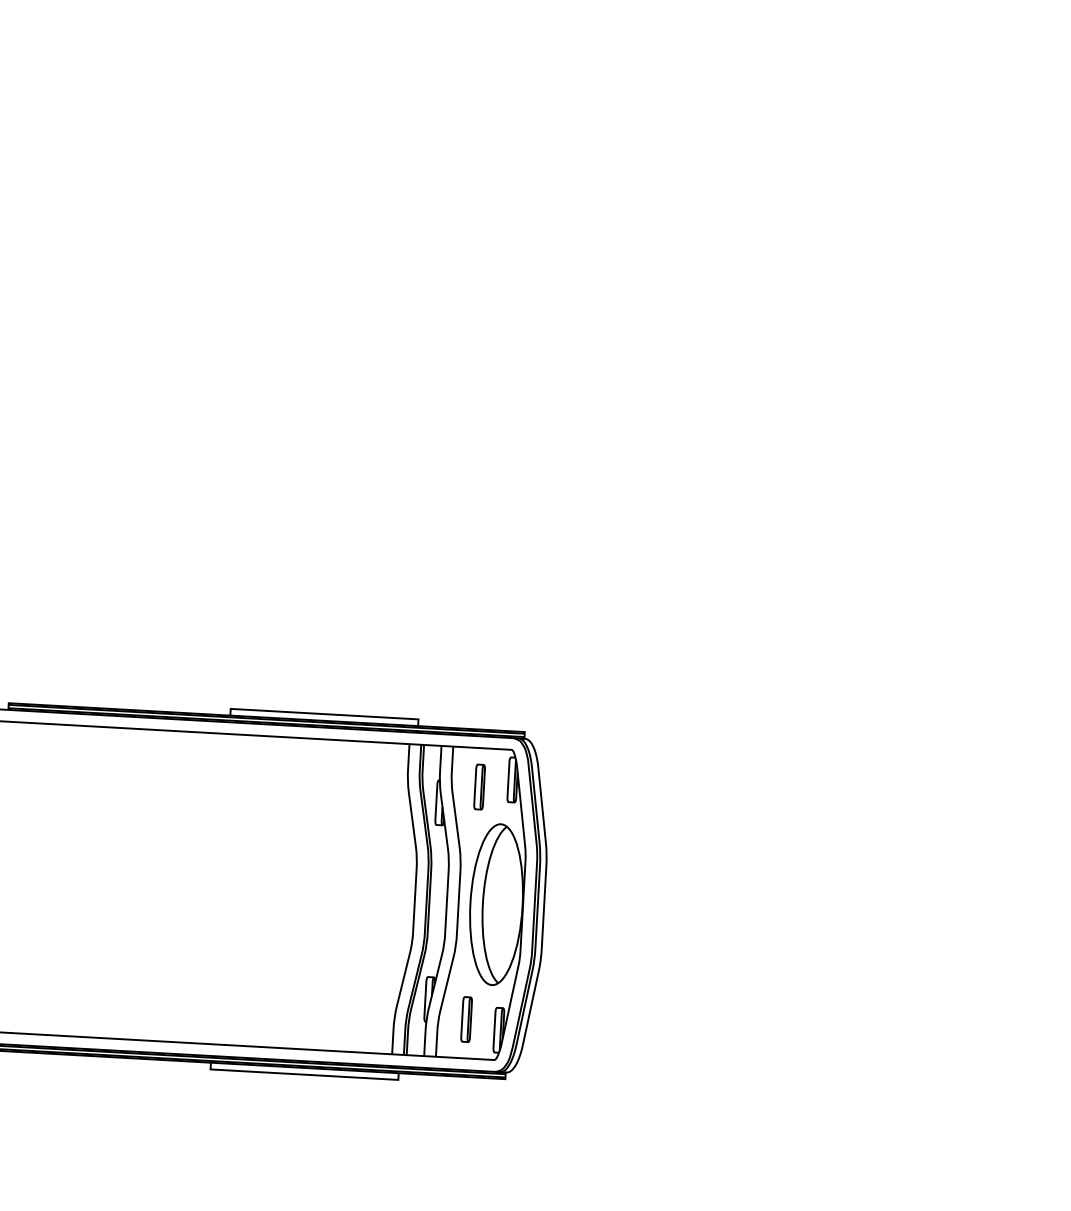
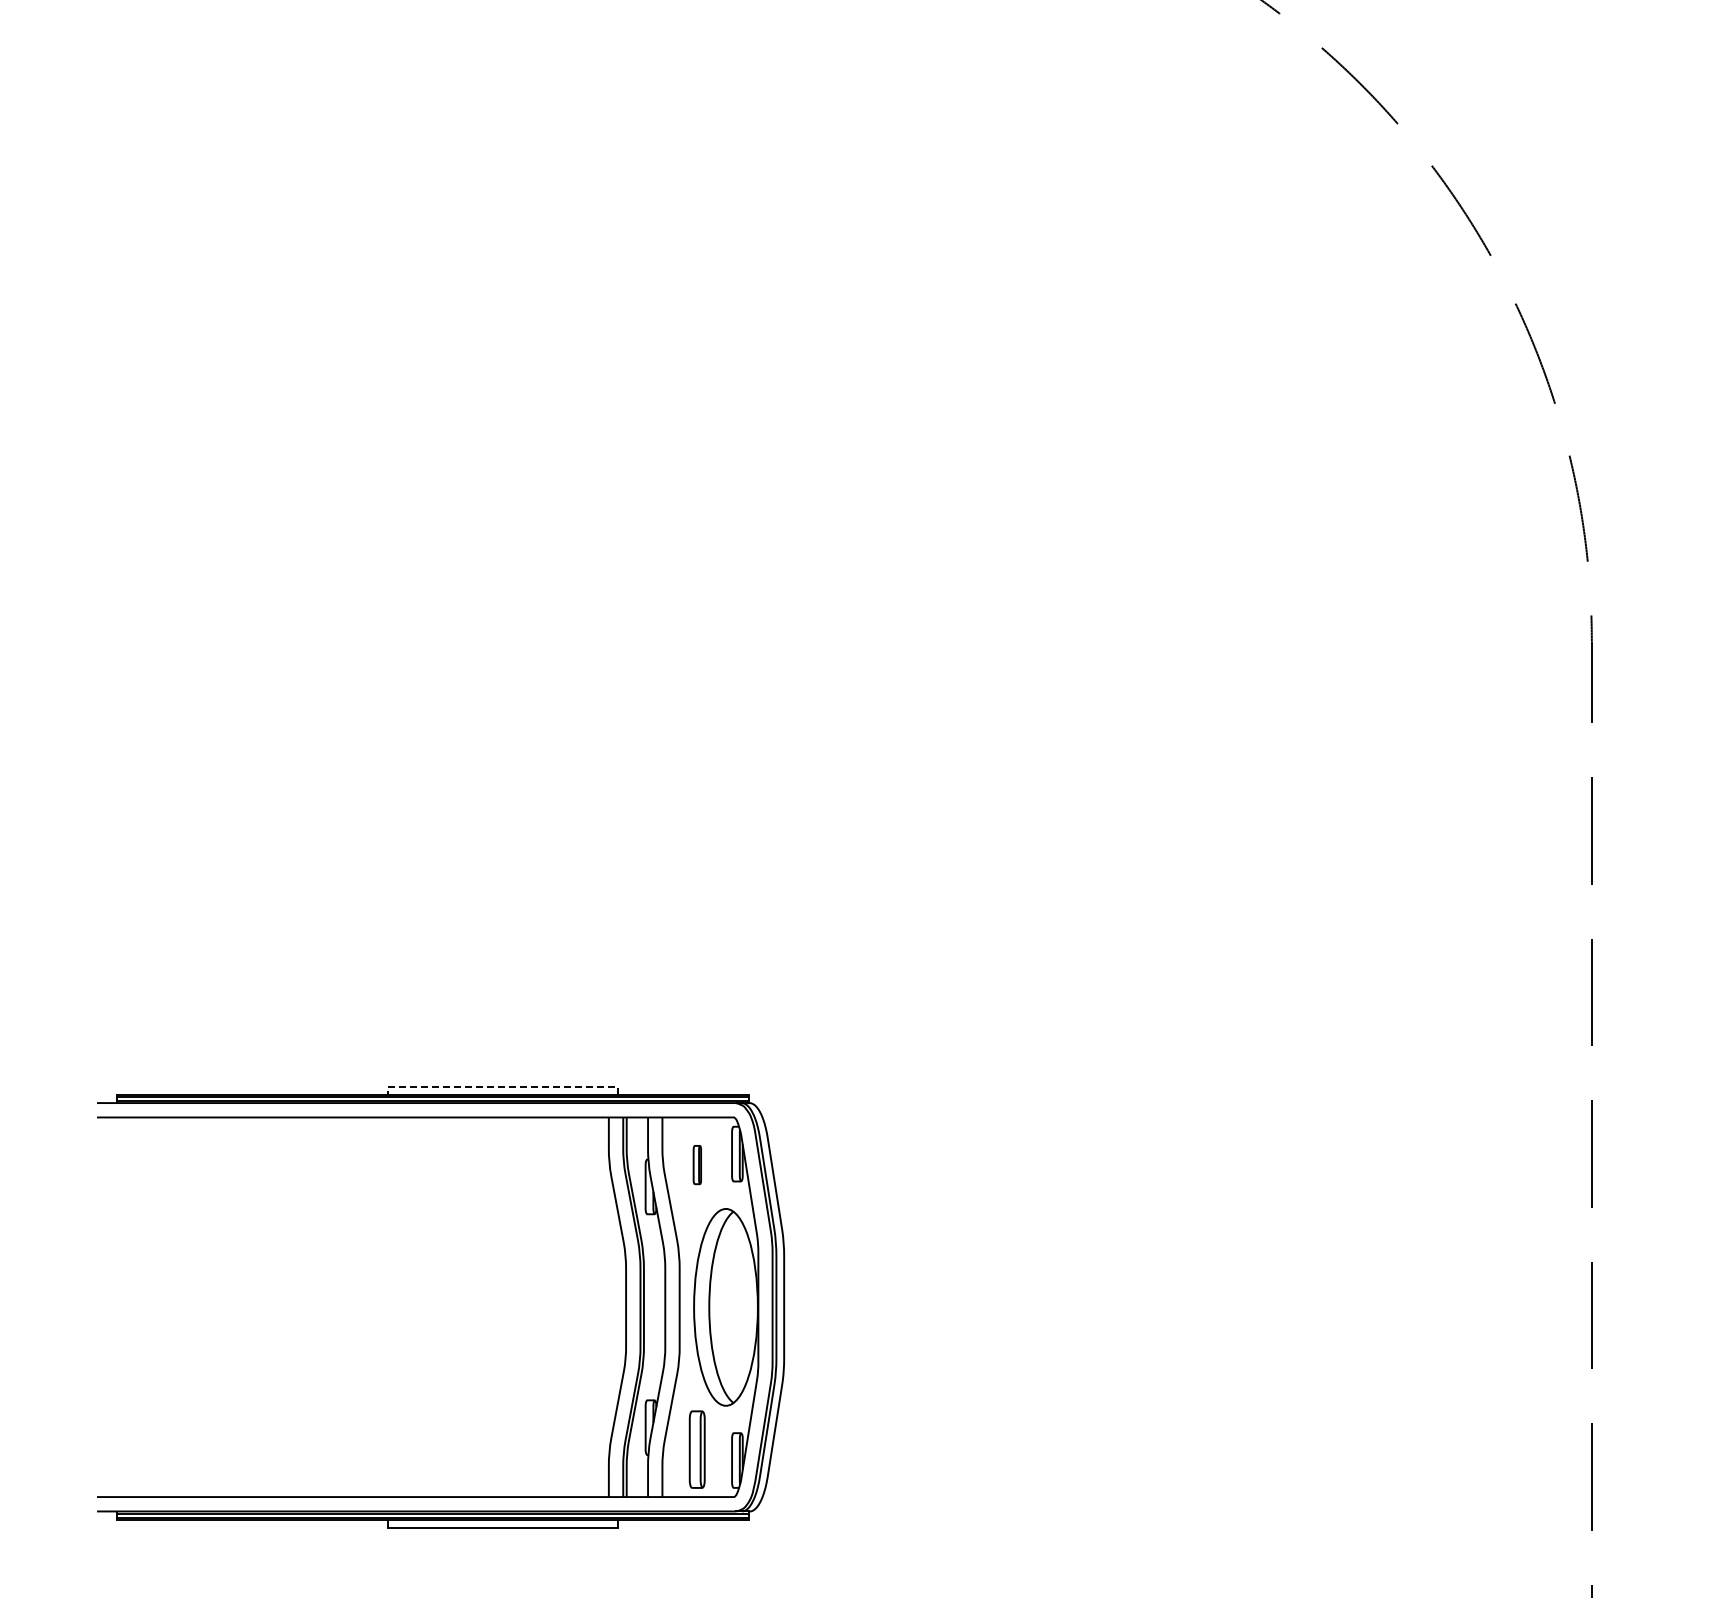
line: (324, 714) -> (503, 1086), solid -> dashed
part: (479, 786) -> (697, 1164), size x0.7
part: (466, 1019) -> (697, 1449), size x1.4

